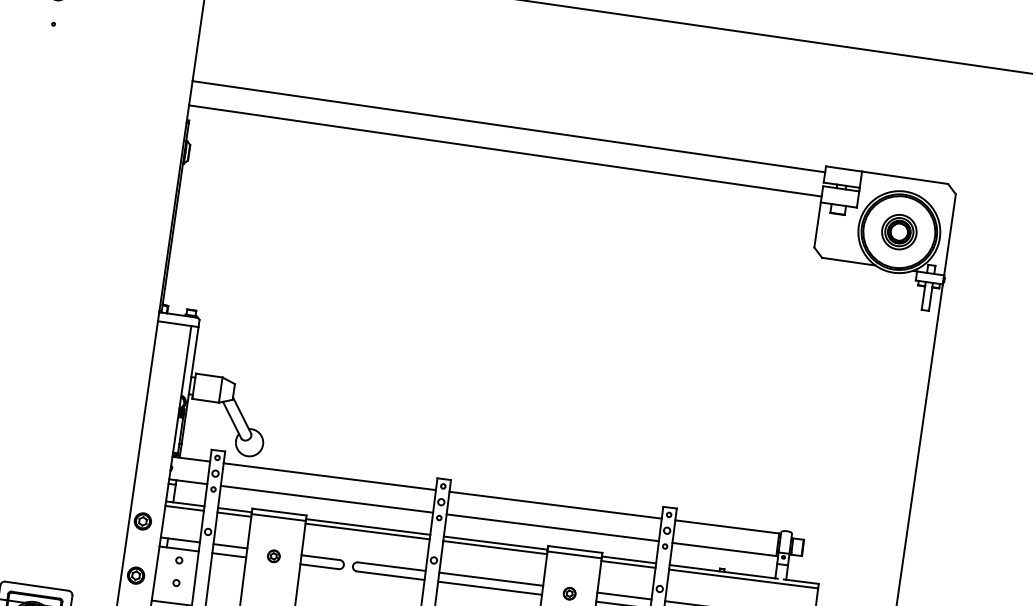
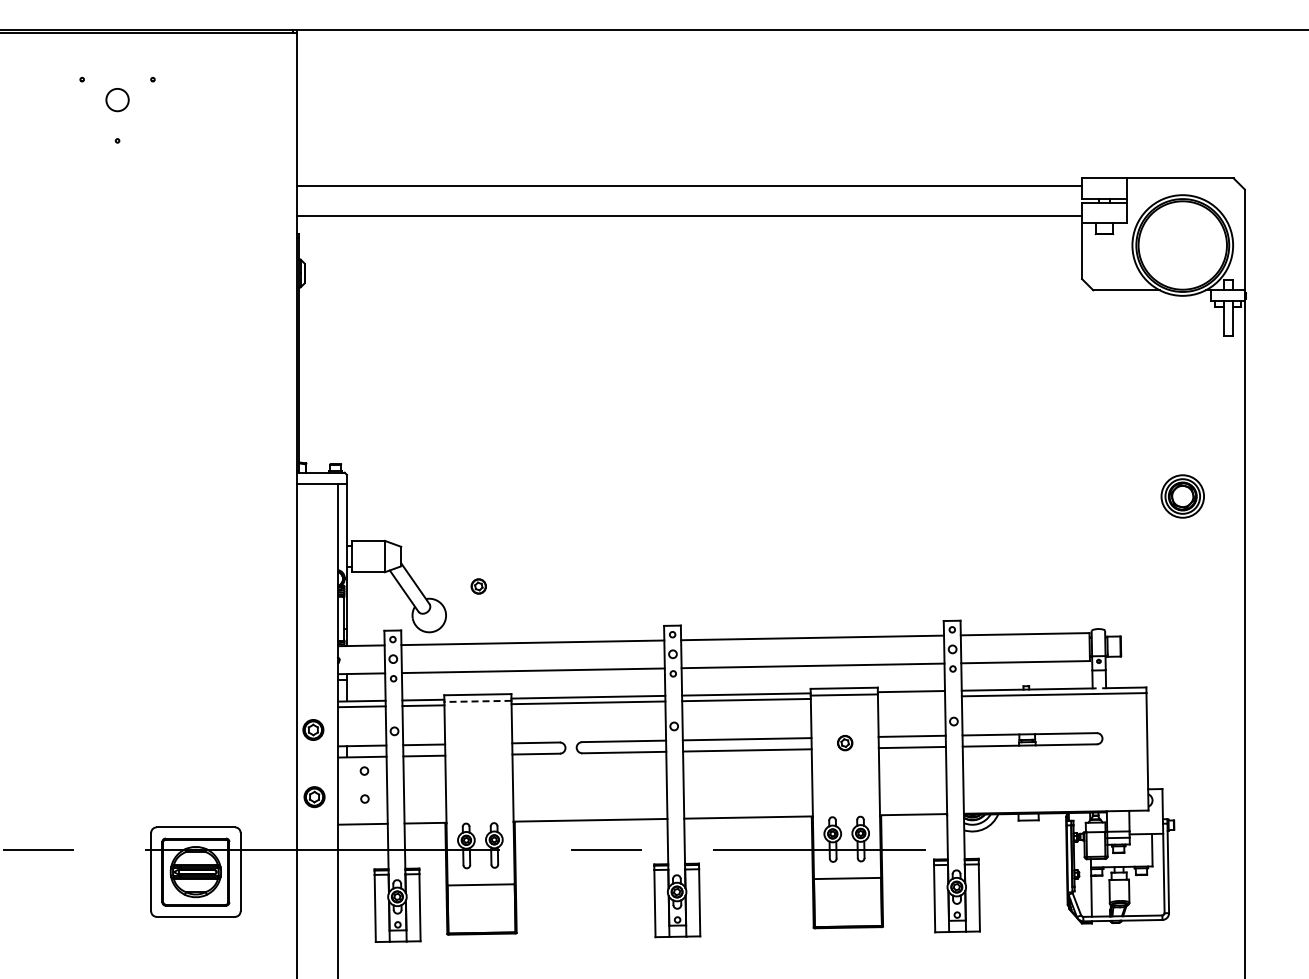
part: (899, 232) -> (1182, 496), moved
line: (278, 517) -> (477, 701), solid -> dashed
part: (273, 556) -> (478, 586), moved
line: (628, 563) -> (911, 696), removed

